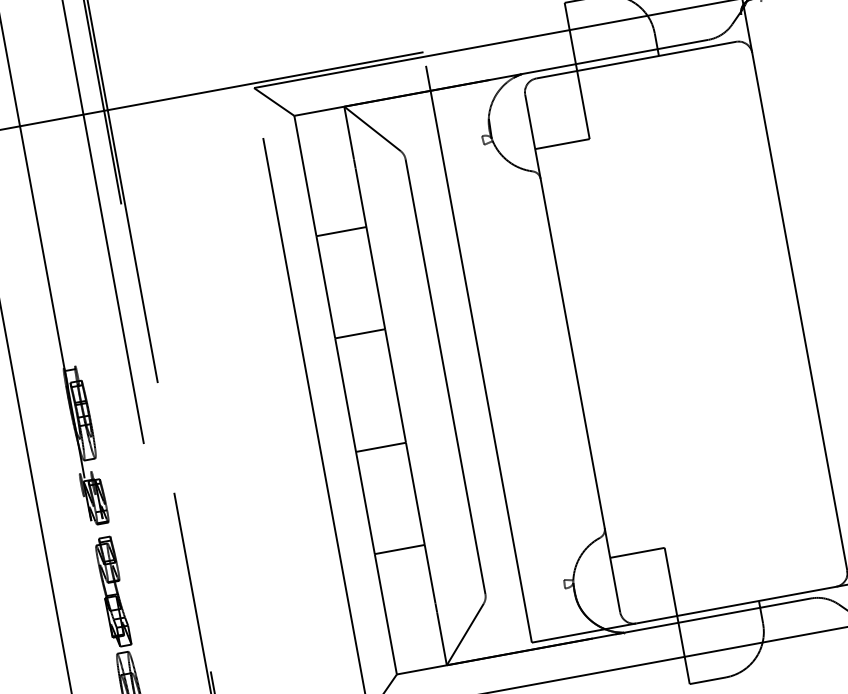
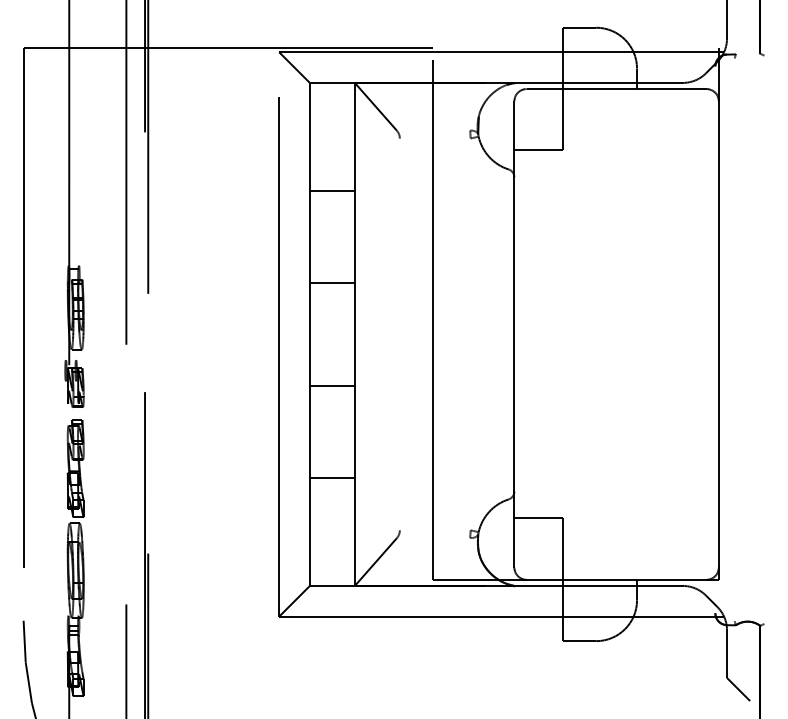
line: (445, 376) -> (399, 334), removed

